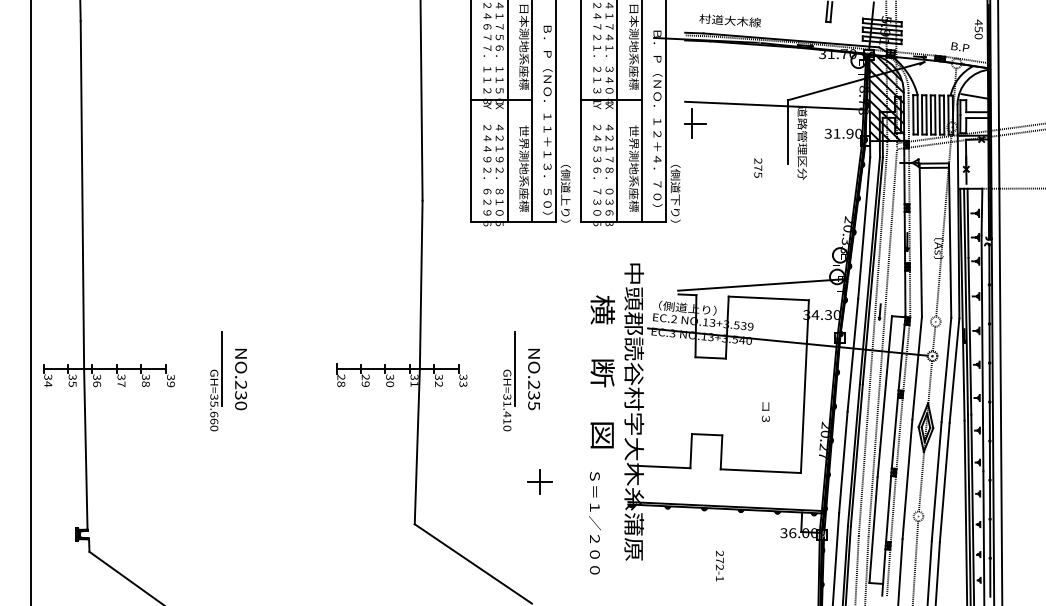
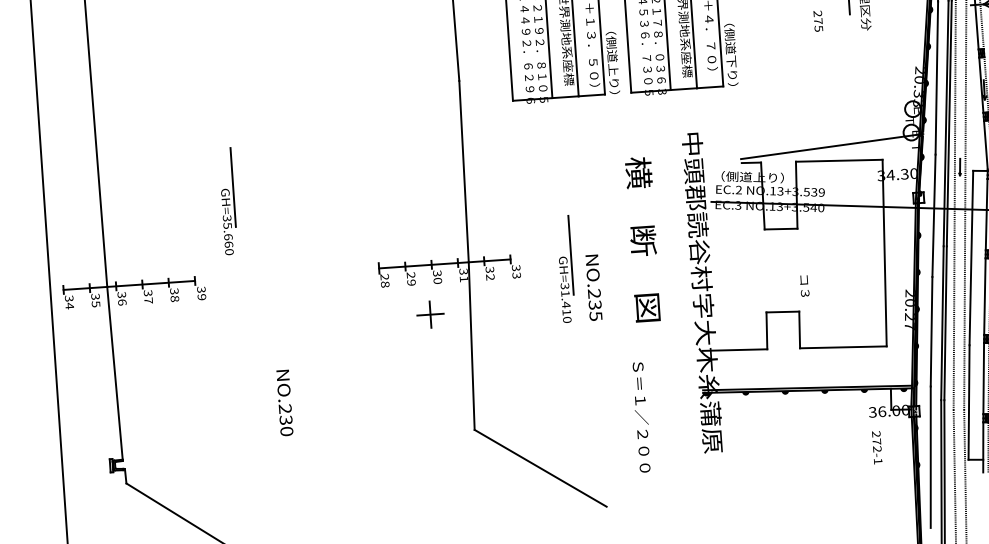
text: (602, 371) -> (643, 239), moved
text: (241, 379) -> (285, 403), moved
text: (534, 379) -> (594, 287), moved
part: (216, 381) -> (228, 201), moved
text: (765, 411) -> (804, 285), moved
part: (539, 481) -> (429, 314), moved
text: (594, 523) -> (641, 417), moved
text: (719, 565) -> (876, 447), moved

